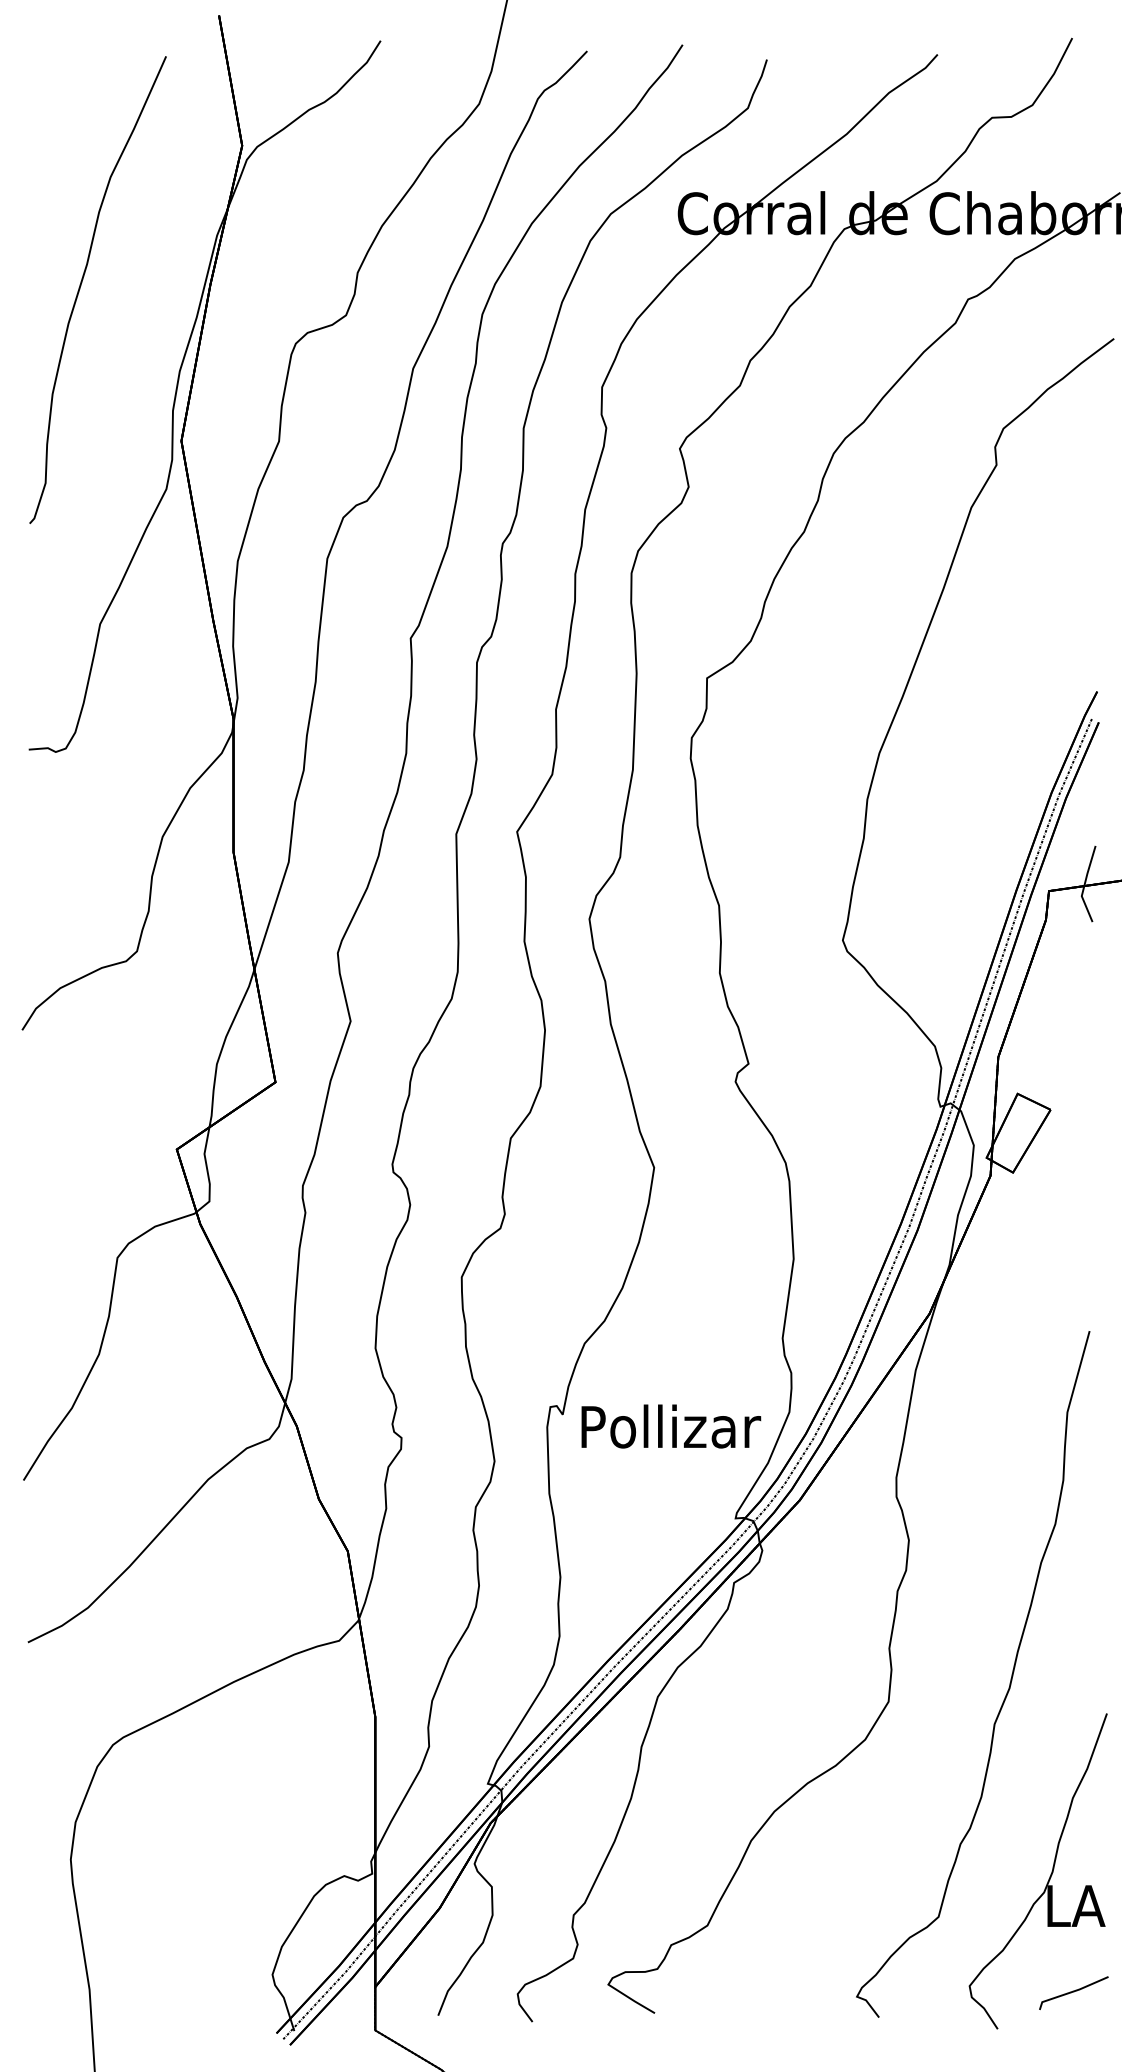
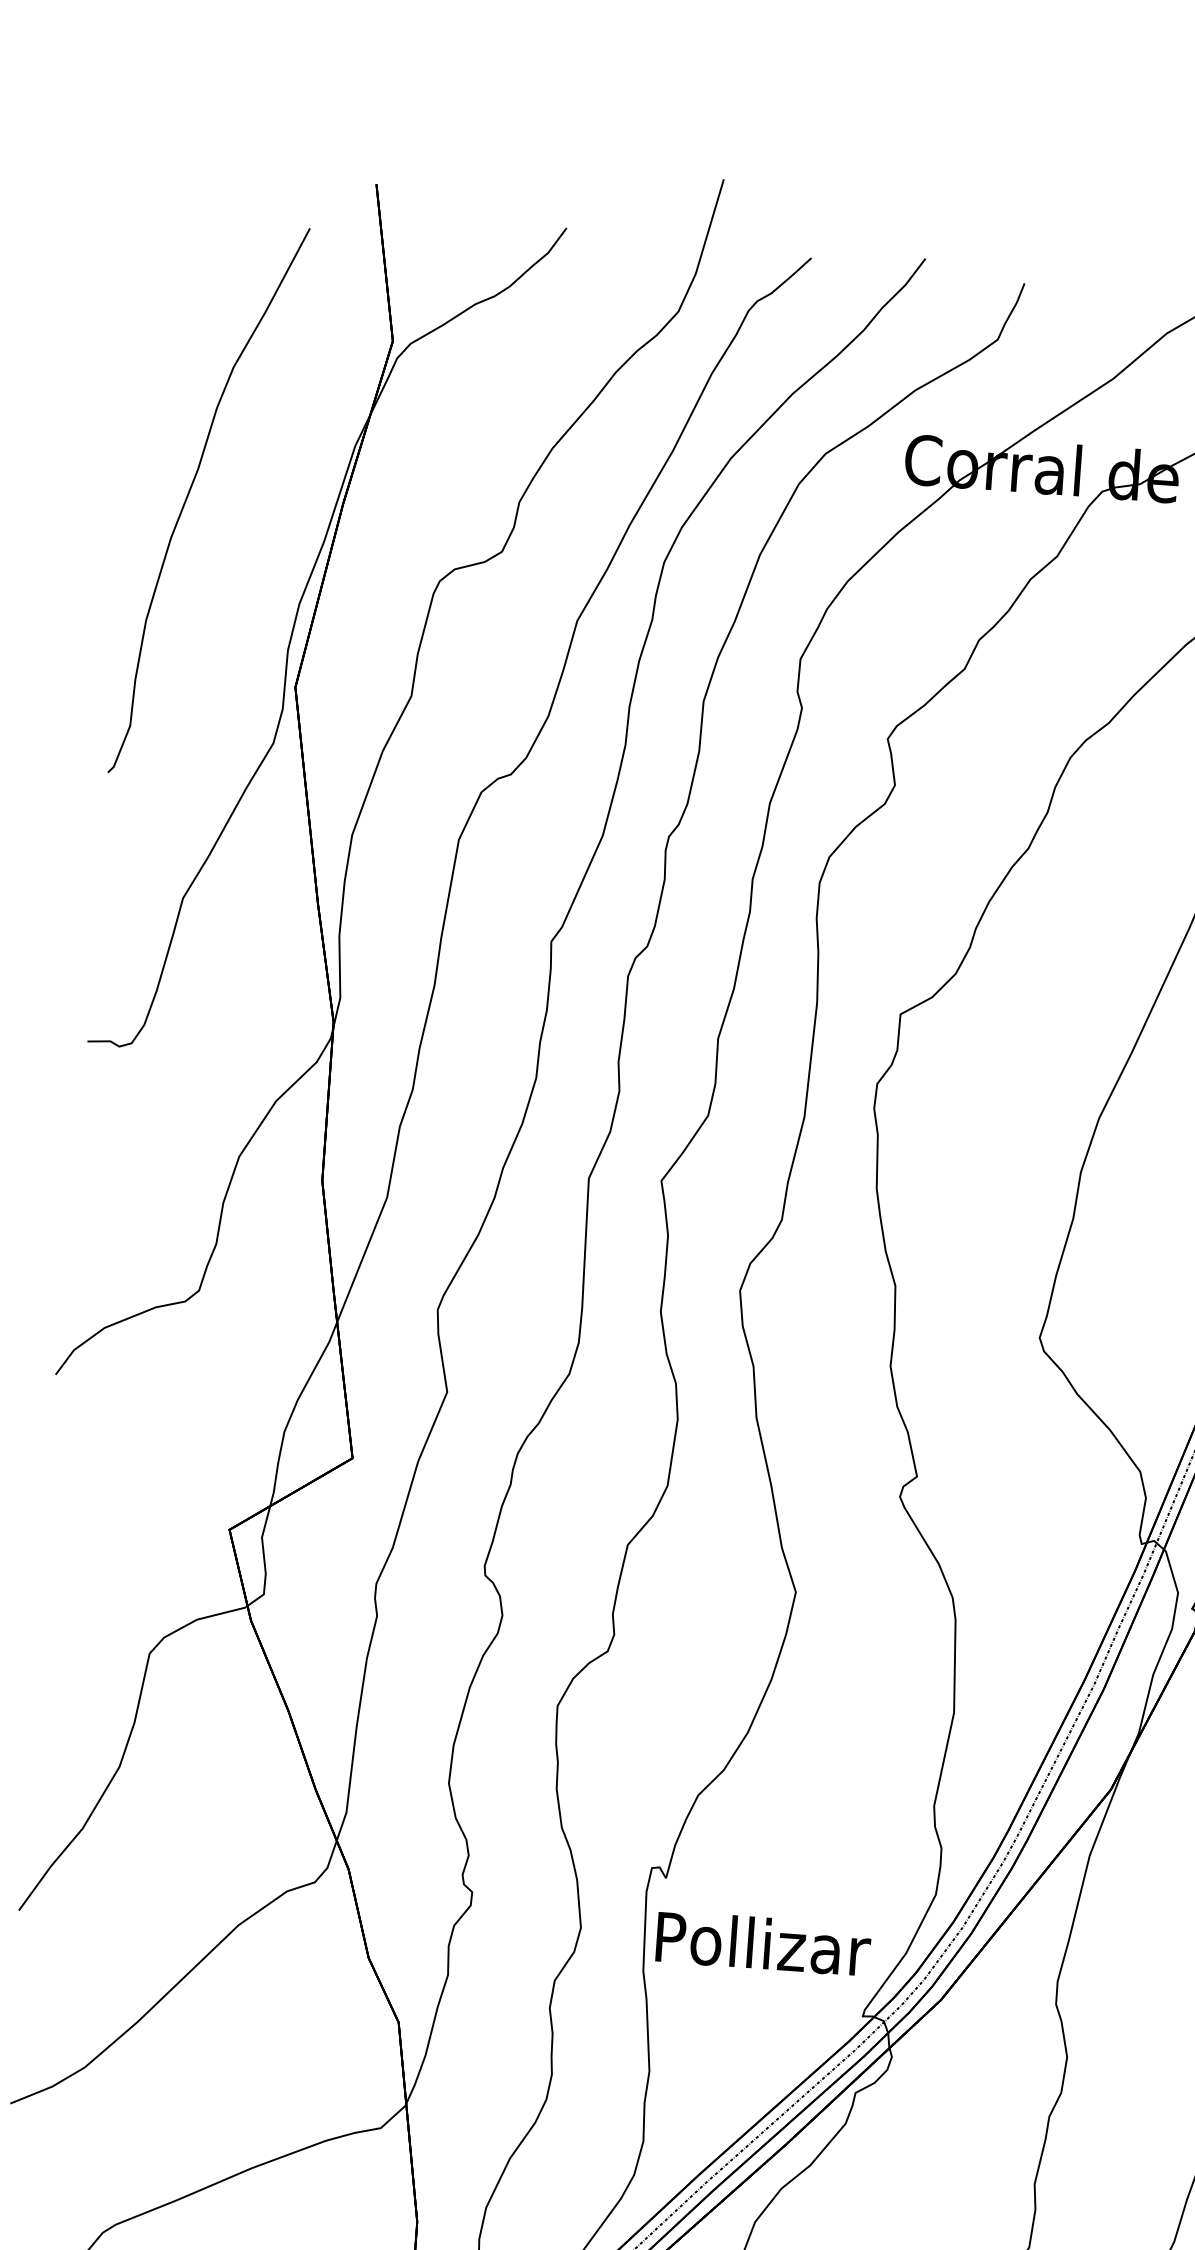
text: (671, 1426) -> (763, 1943), moved

